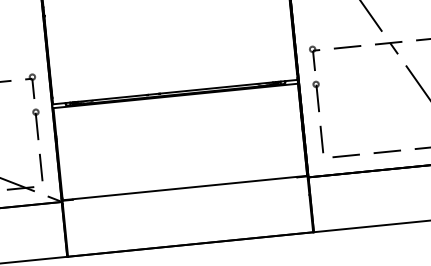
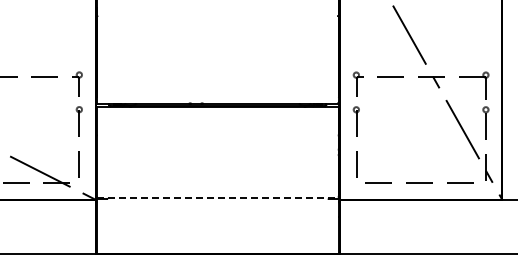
line: (184, 188) -> (217, 198), solid -> dashed

